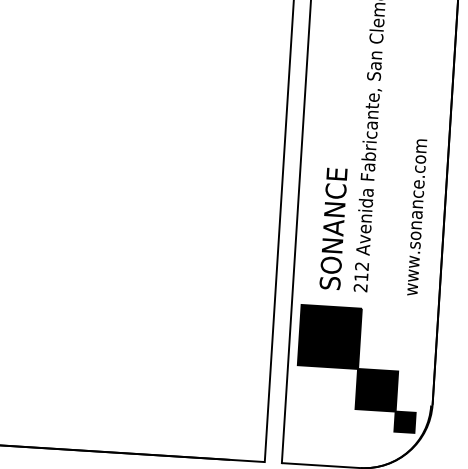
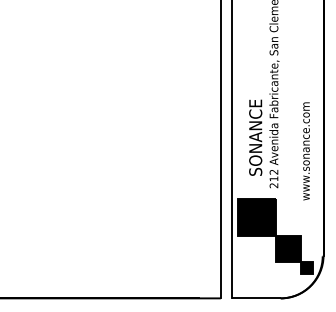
text: (417, 217) -> (306, 151), moved
text: (333, 228) -> (255, 137), moved

